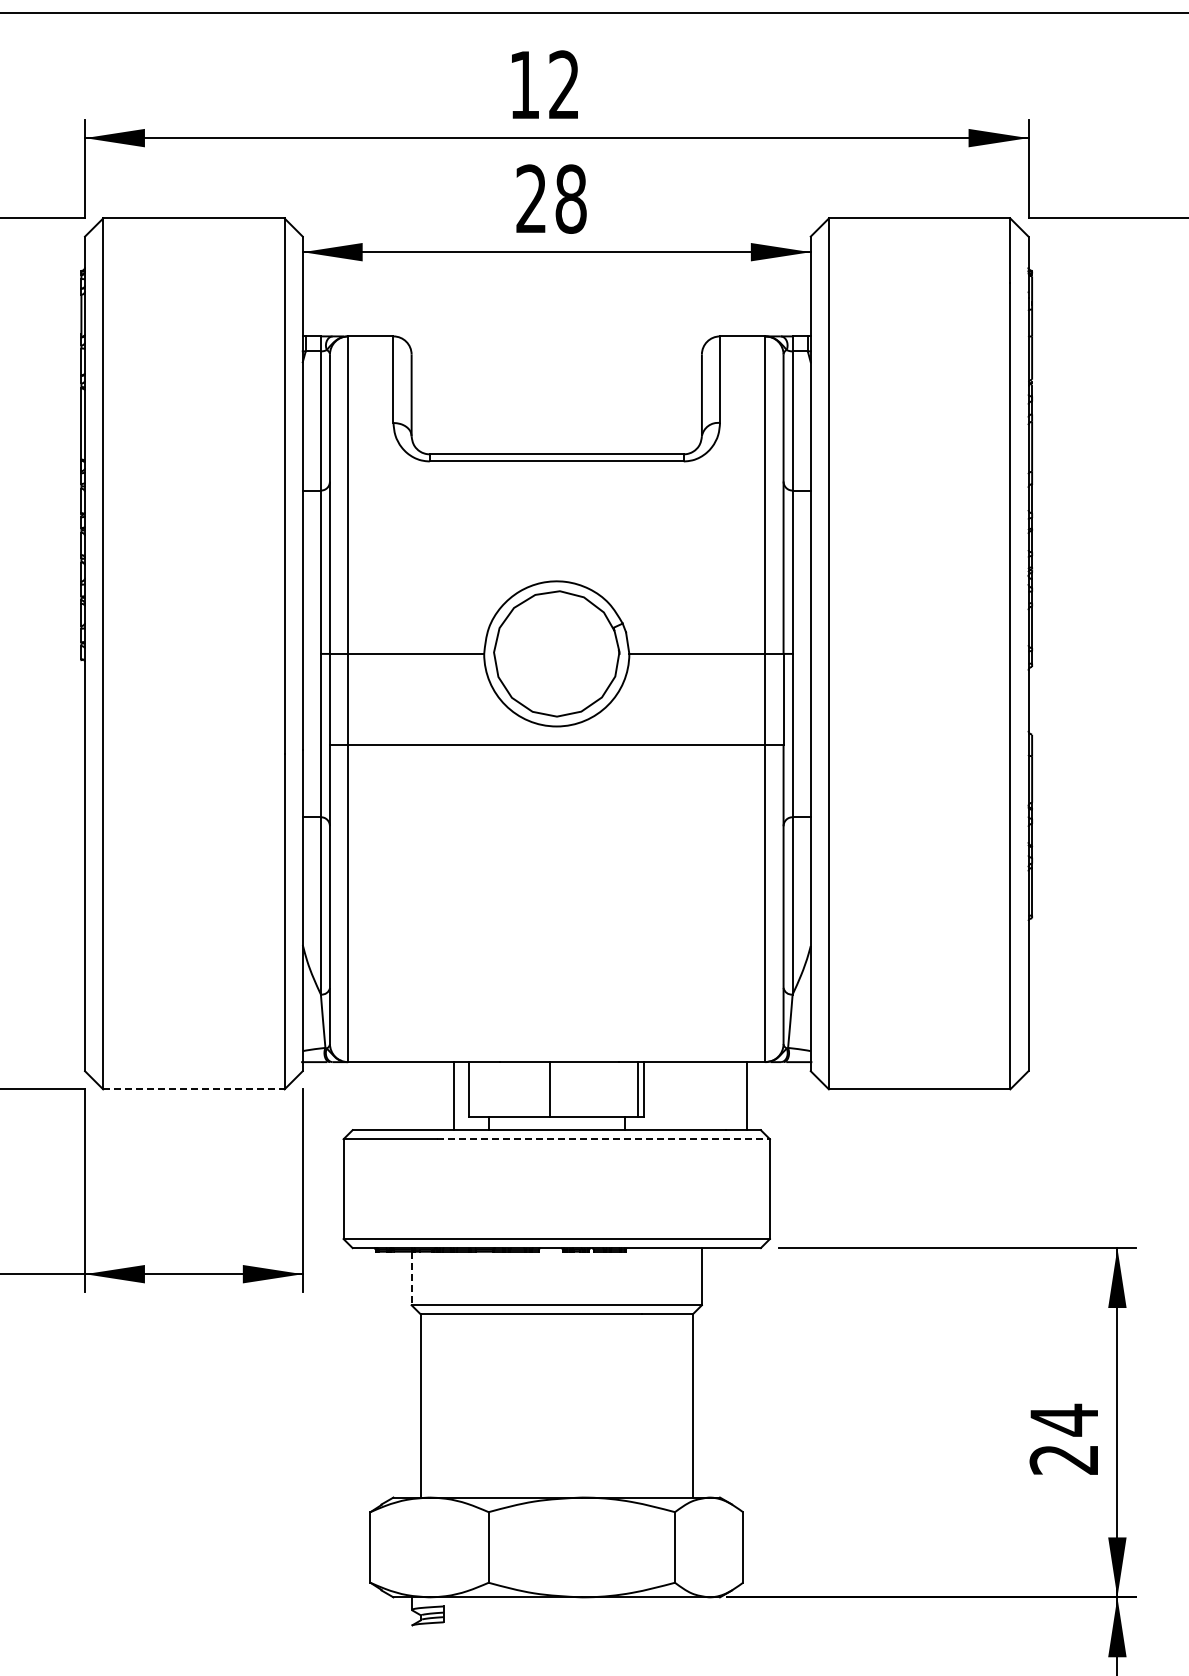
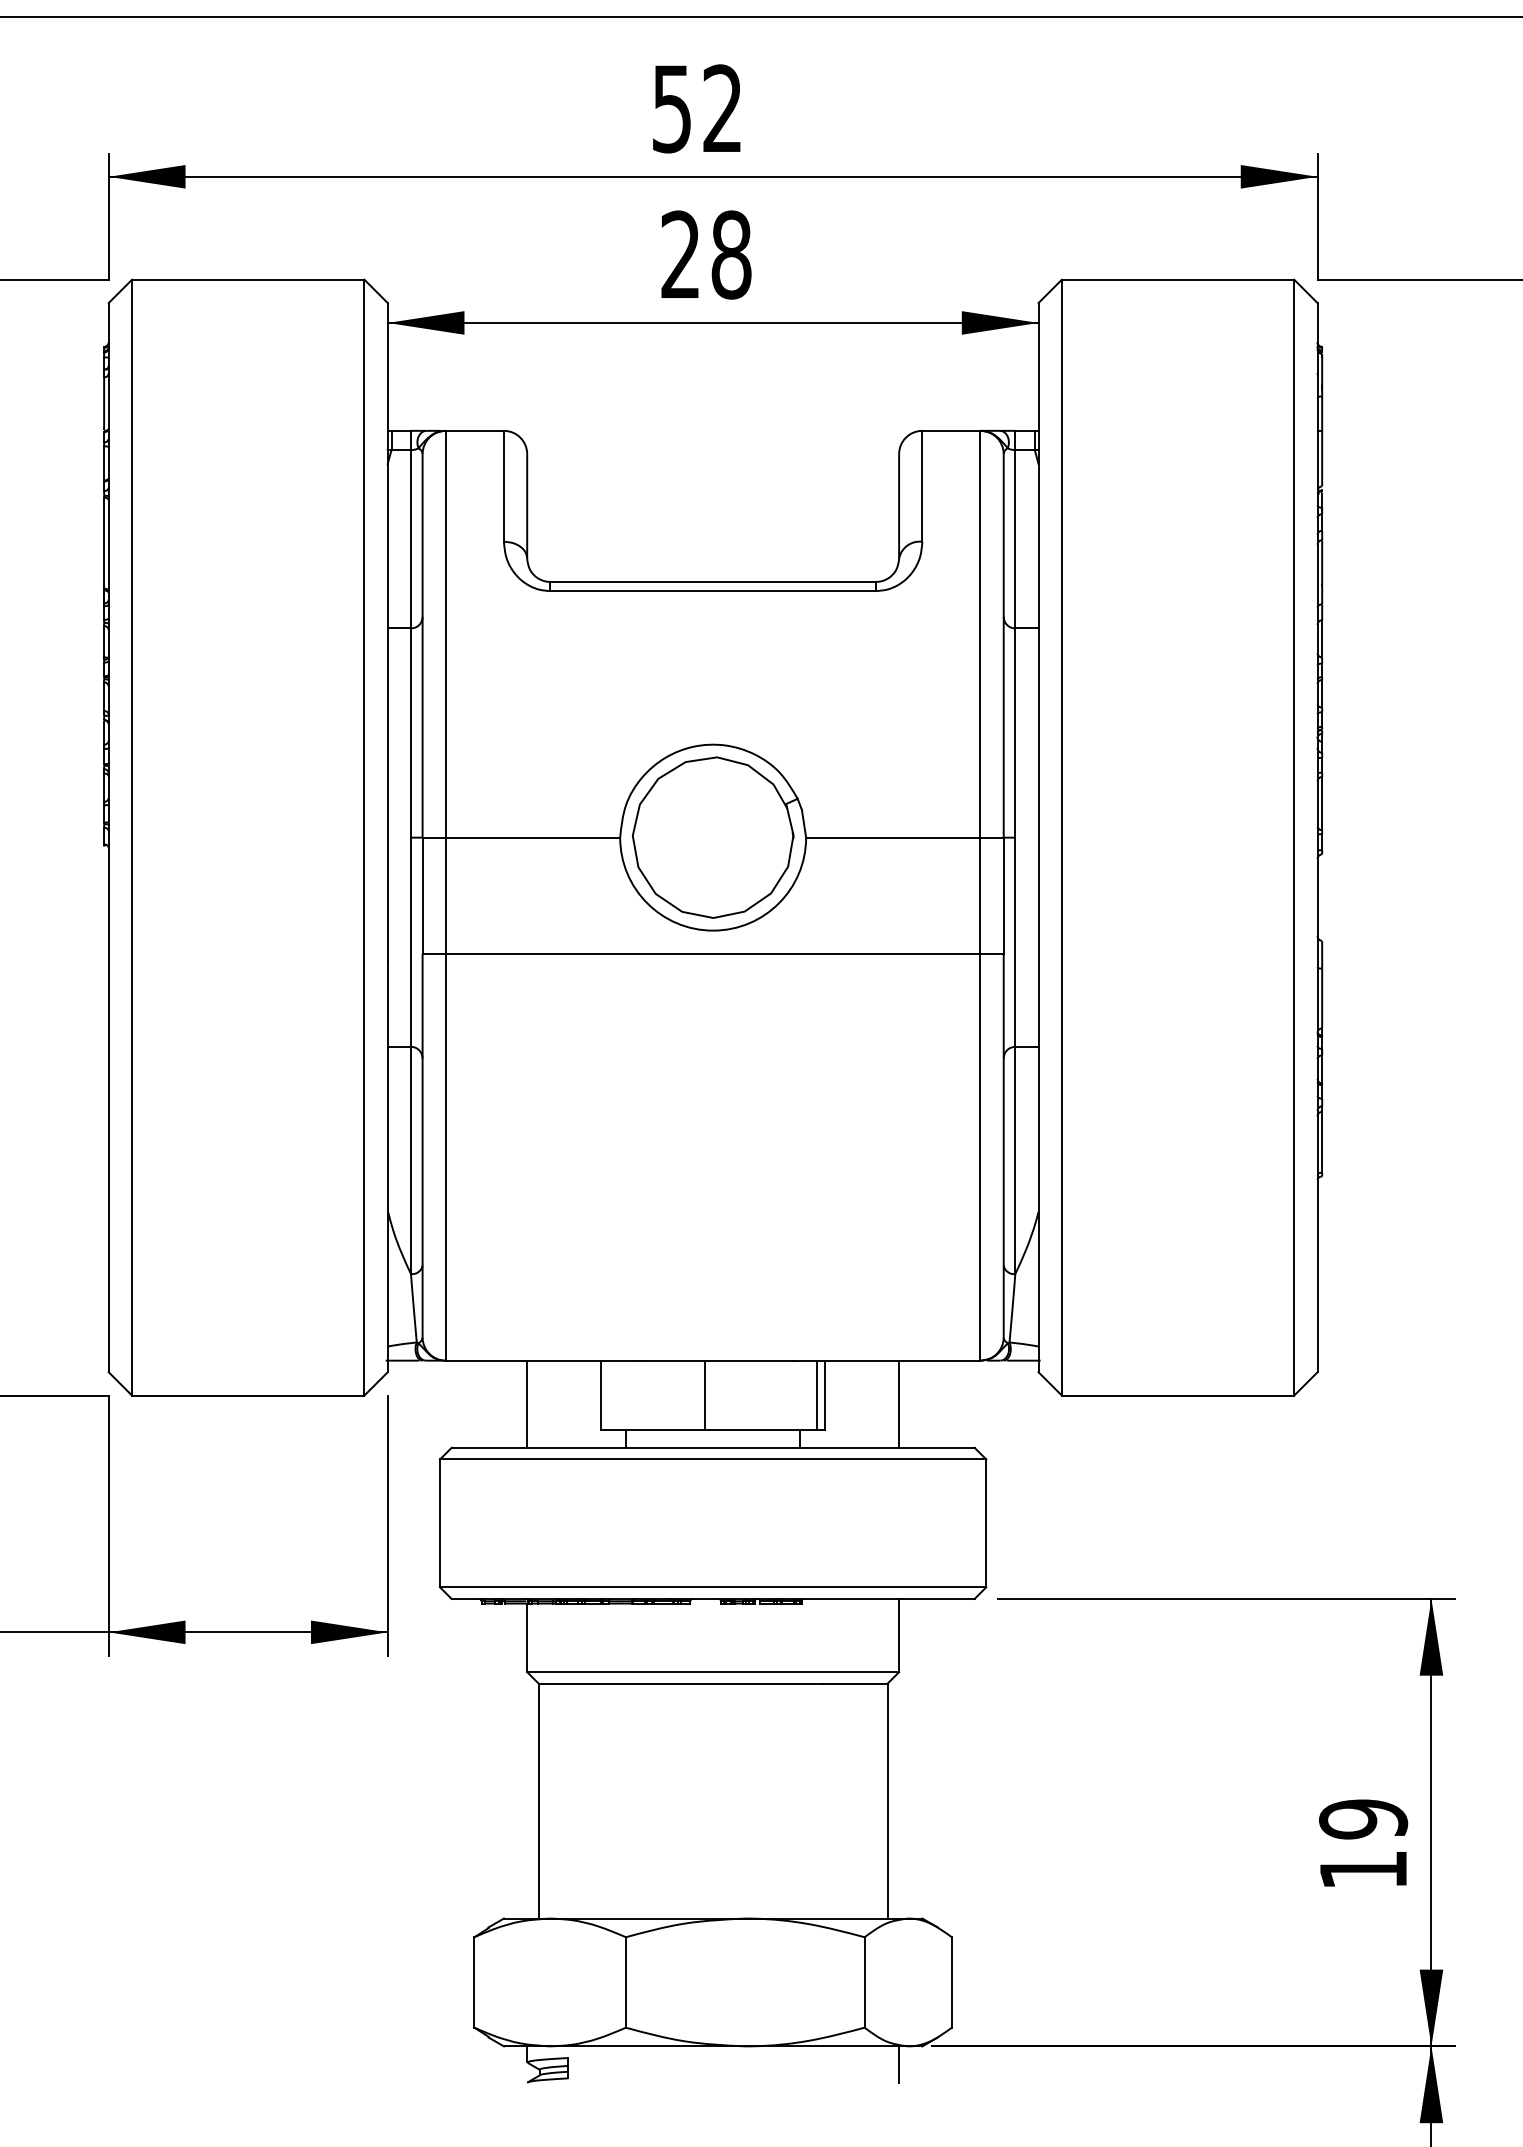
text: (524, 85) -> (671, 109), 12 -> 52
line: (193, 1089) -> (247, 1395), dashed -> solid
line: (453, 1096) -> (527, 1404), moved
line: (746, 1096) -> (898, 1404), moved
line: (604, 1139) -> (774, 1459), dashed -> solid
line: (411, 1278) -> (527, 1637), dashed -> solid
text: (1064, 1438) -> (1363, 1842), 24 -> 19
line: (701, 1611) -> (898, 2064), added

